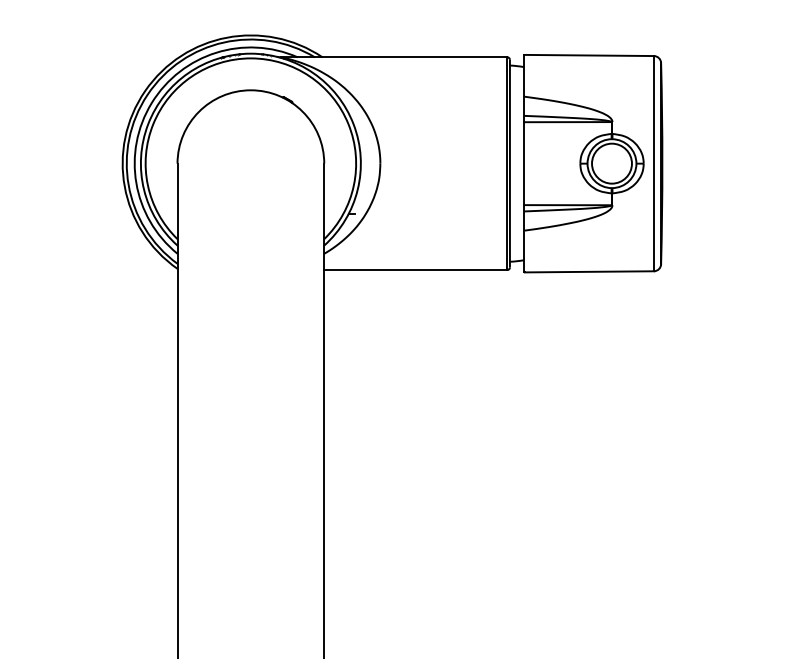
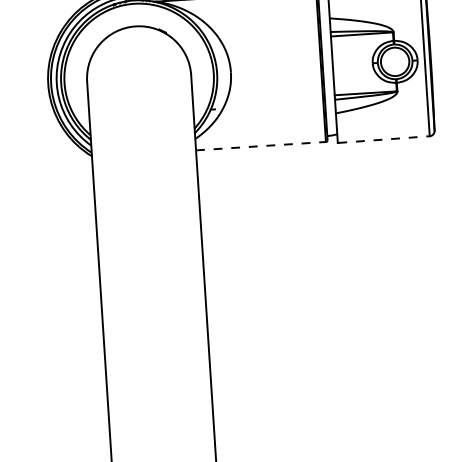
line: (415, 269) -> (260, 145), solid -> dashed
line: (589, 271) -> (384, 139), solid -> dashed

